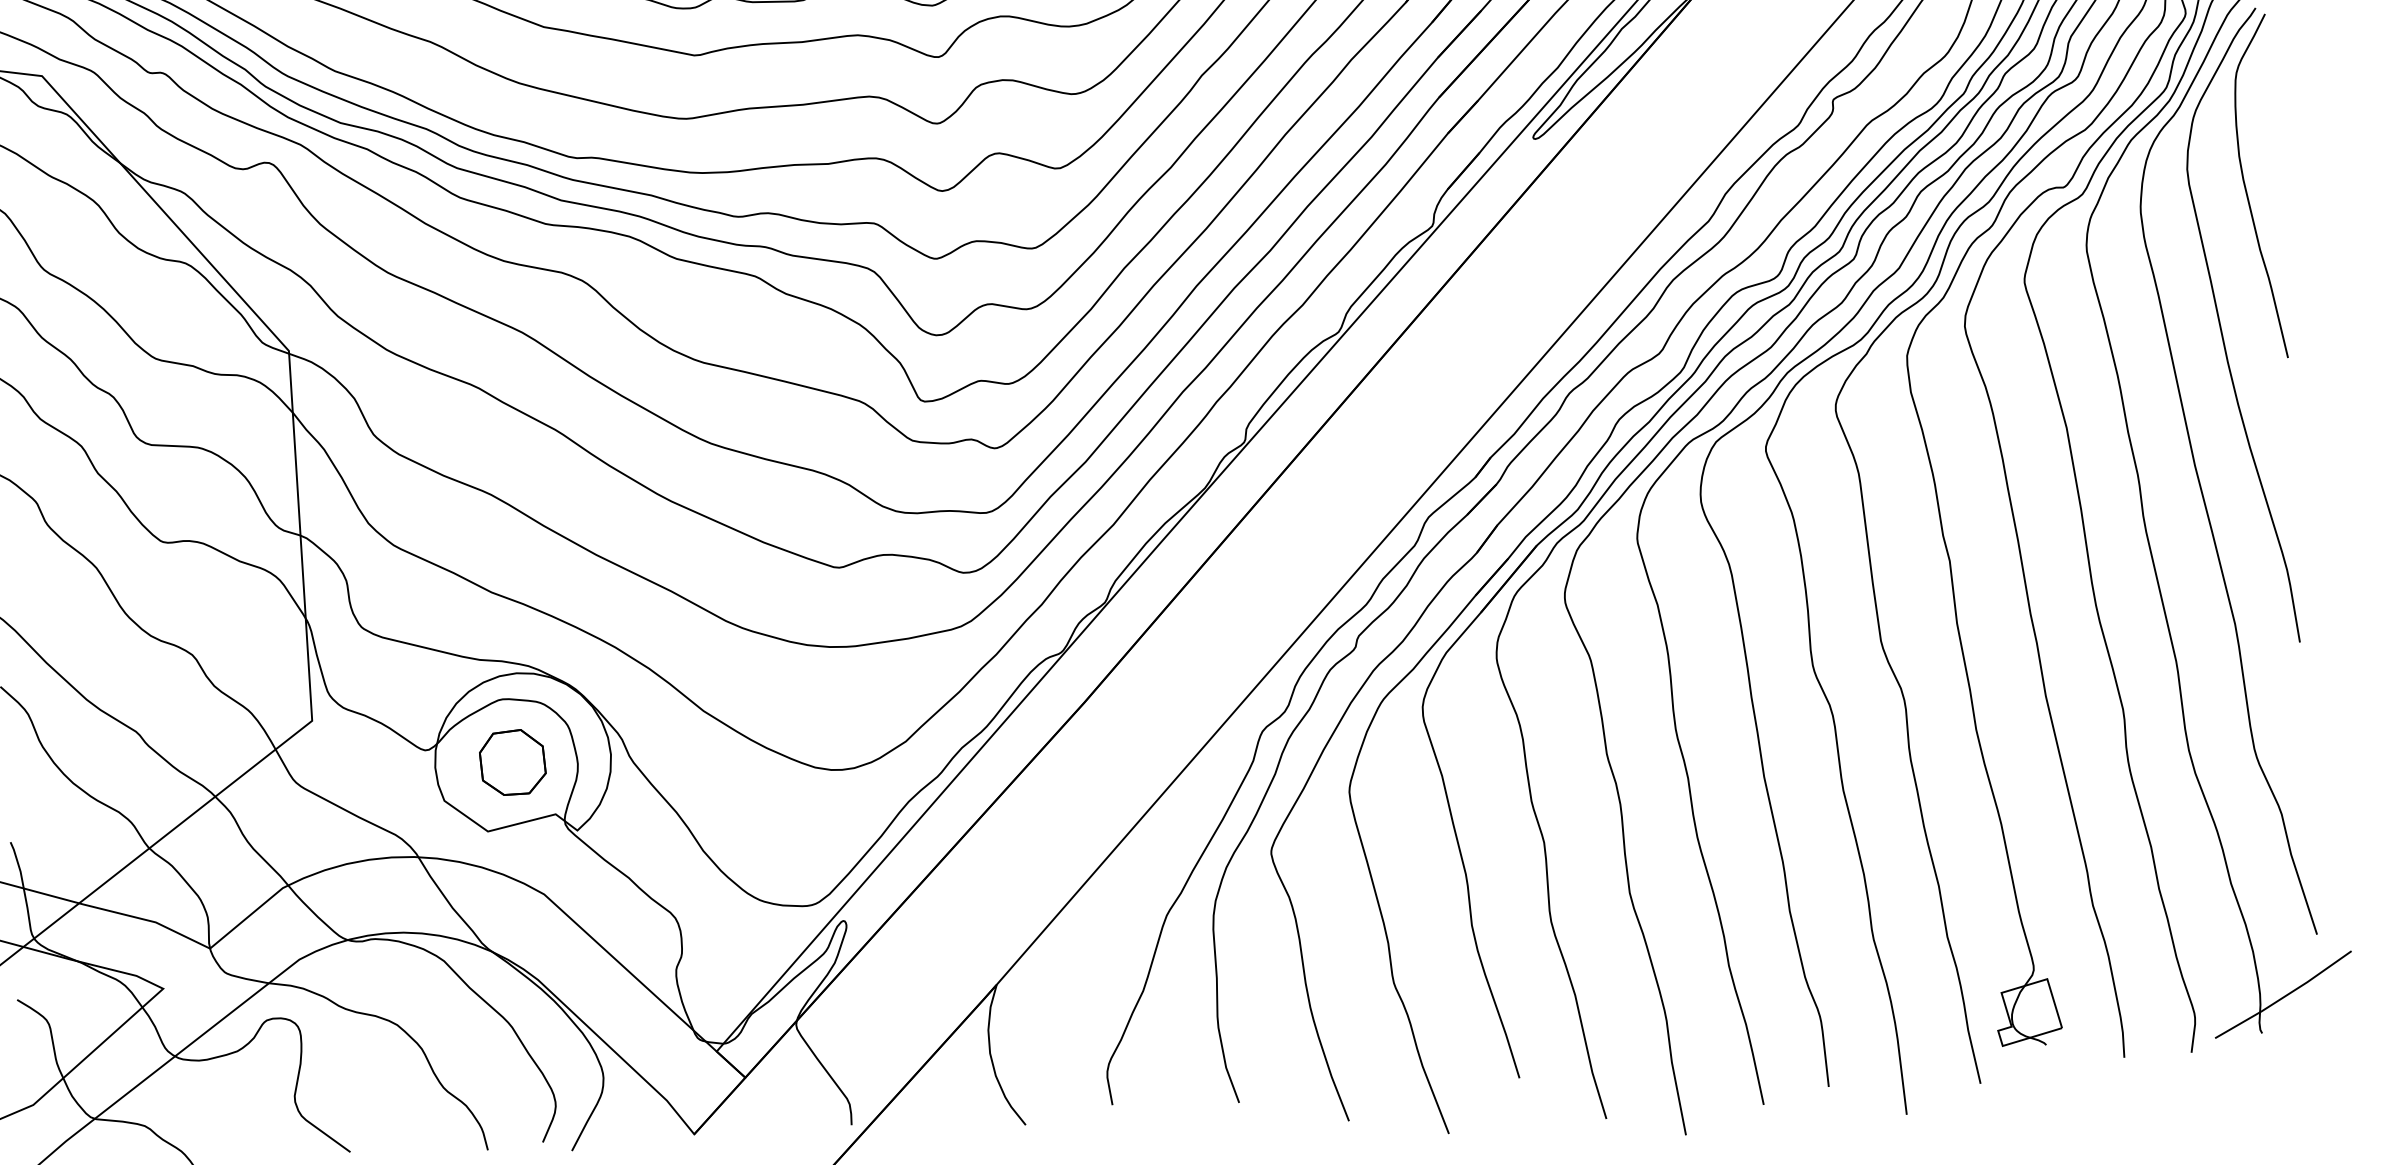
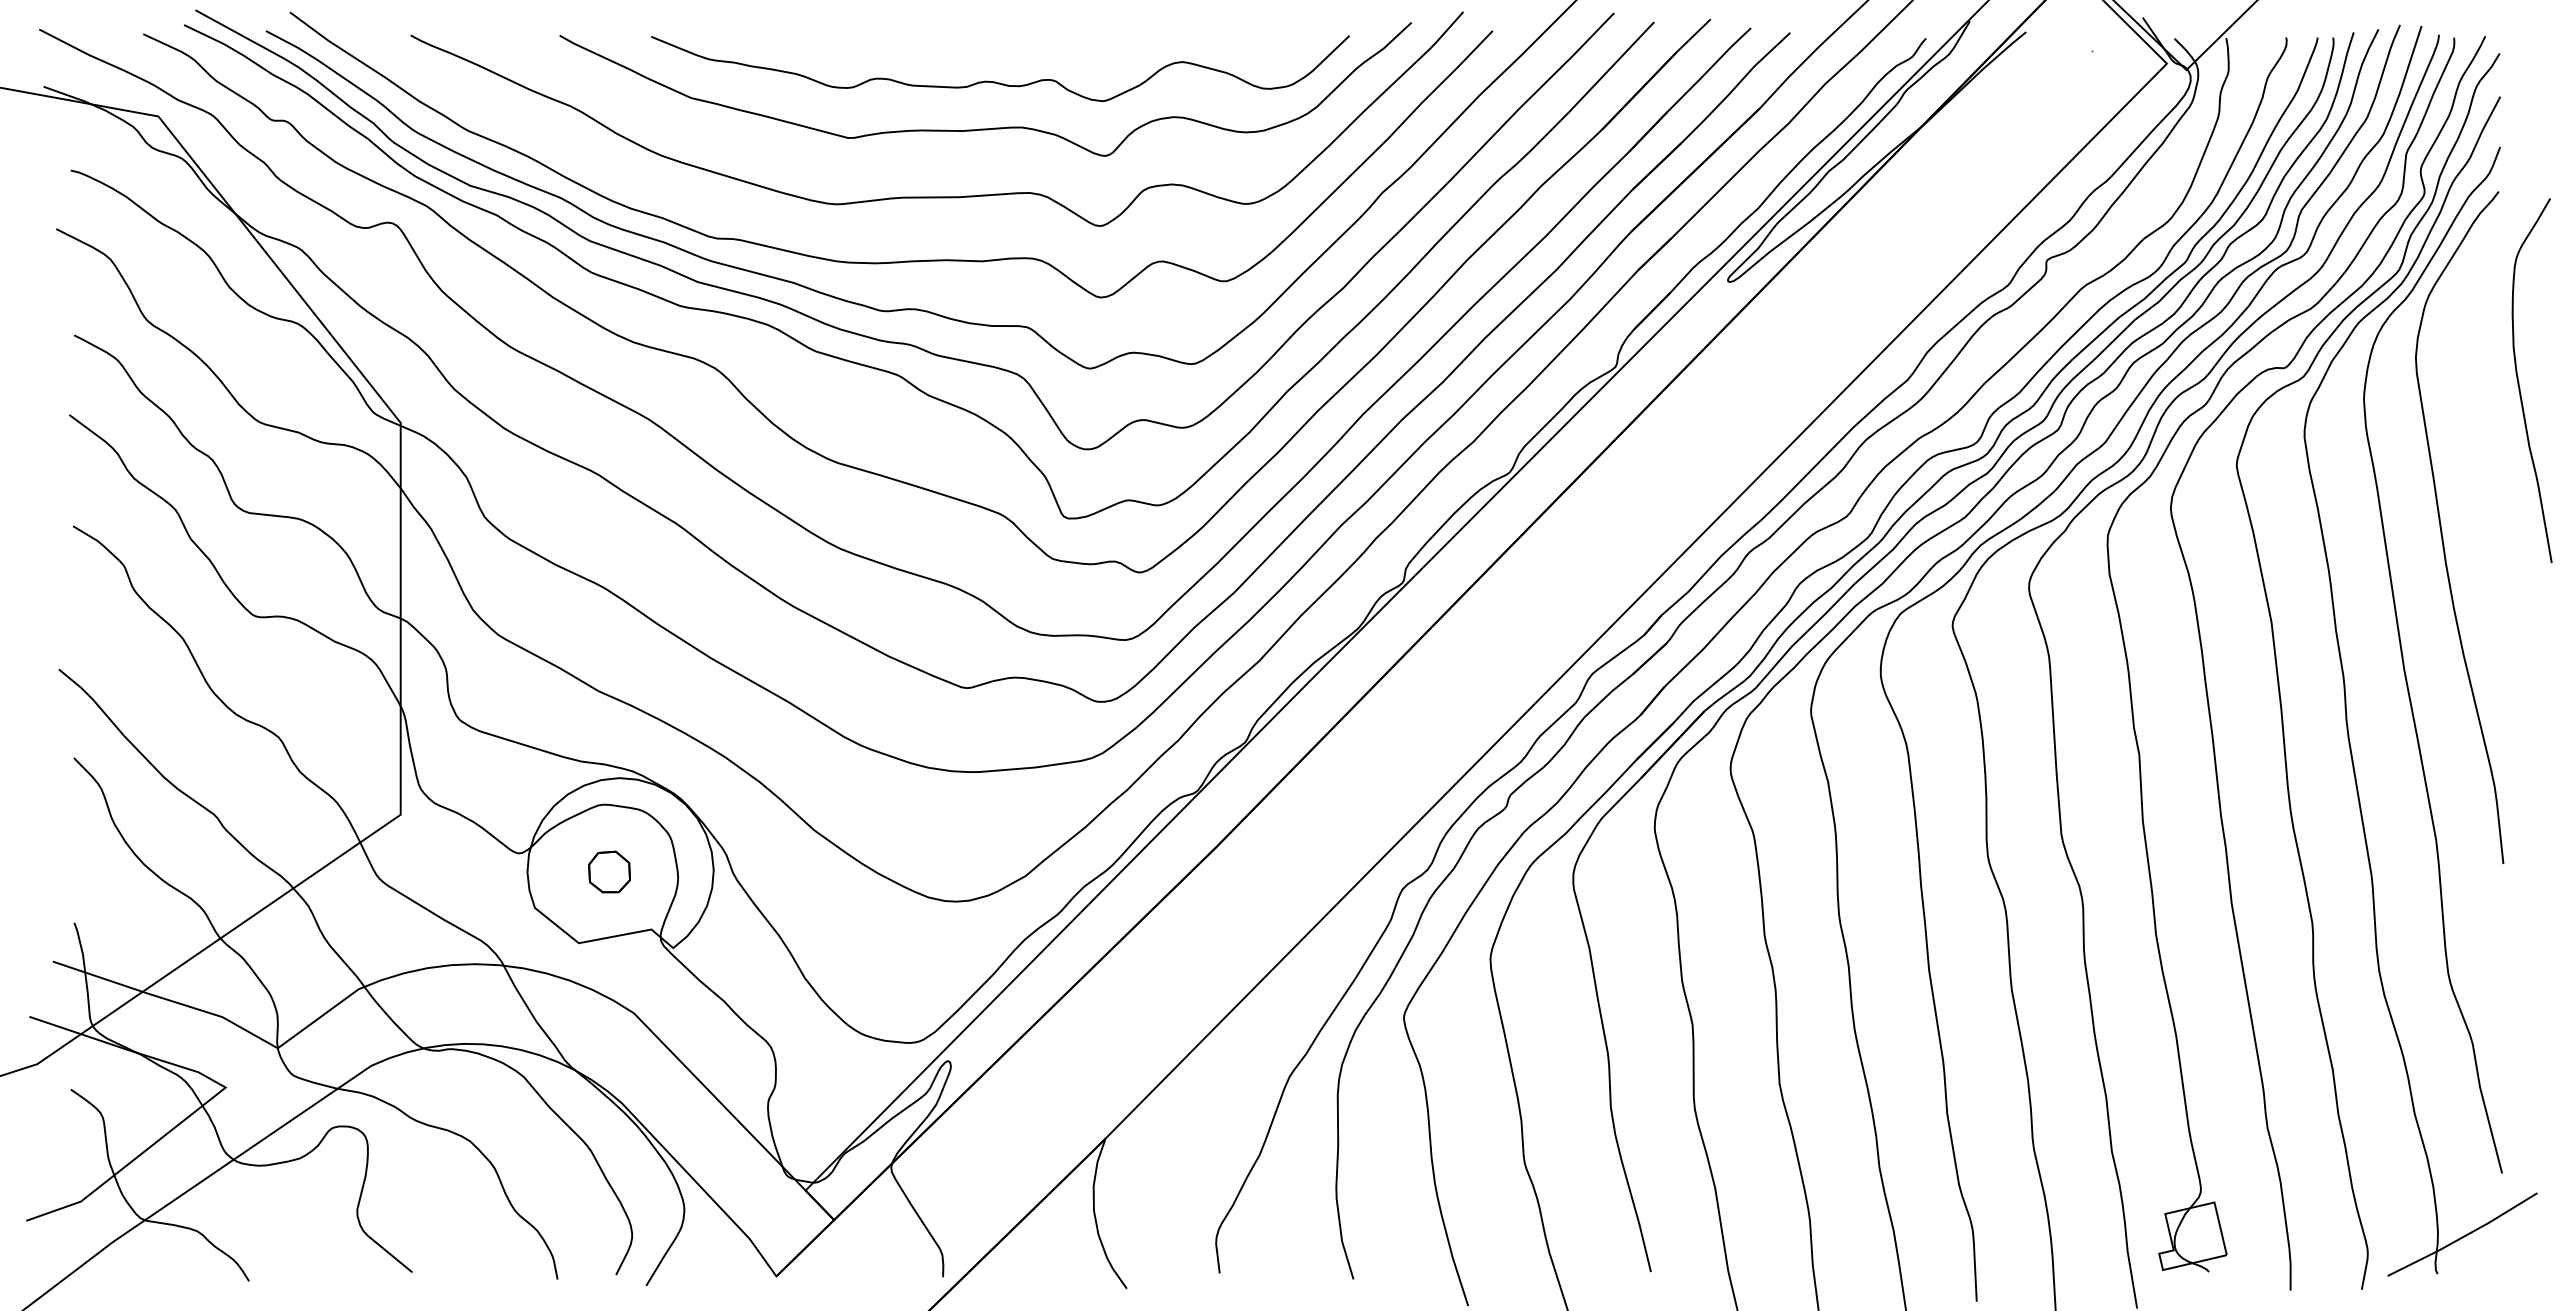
curve: (2246, 189) -> (2519, 382), moved
part: (512, 762) -> (609, 871), size x0.6

